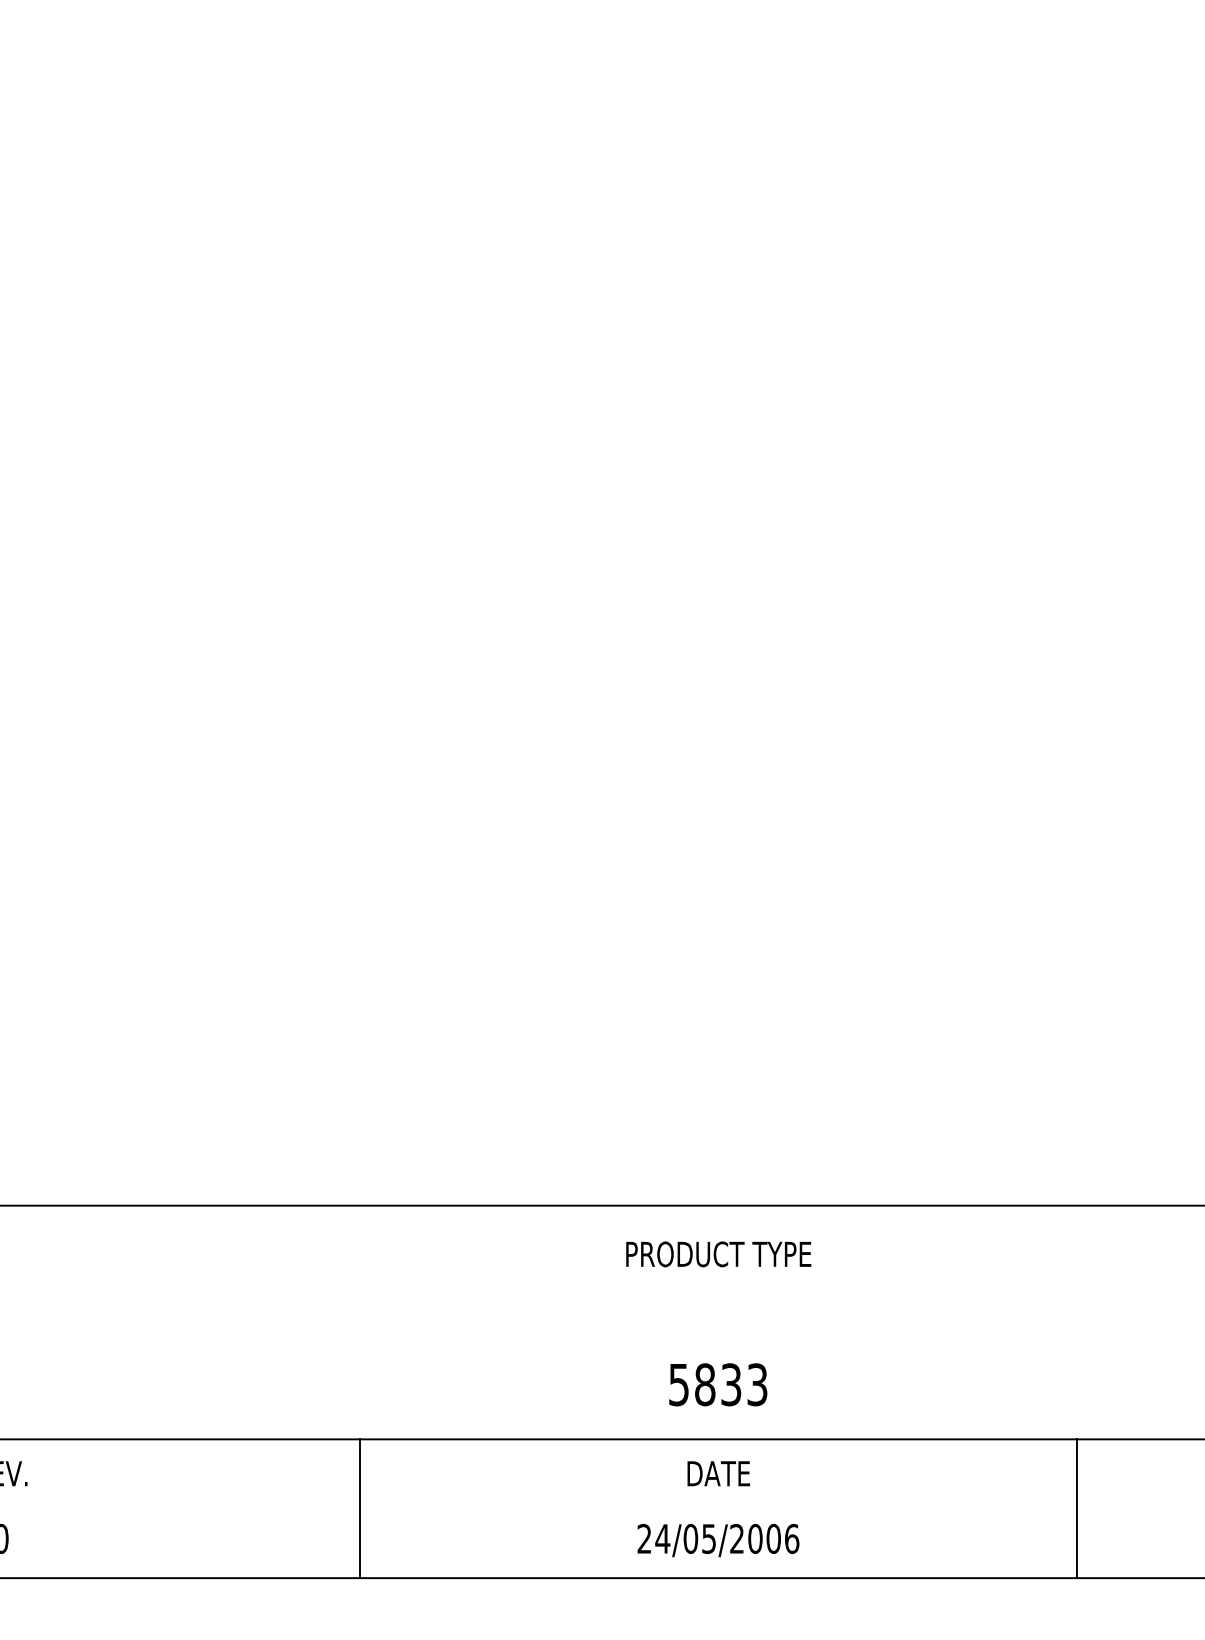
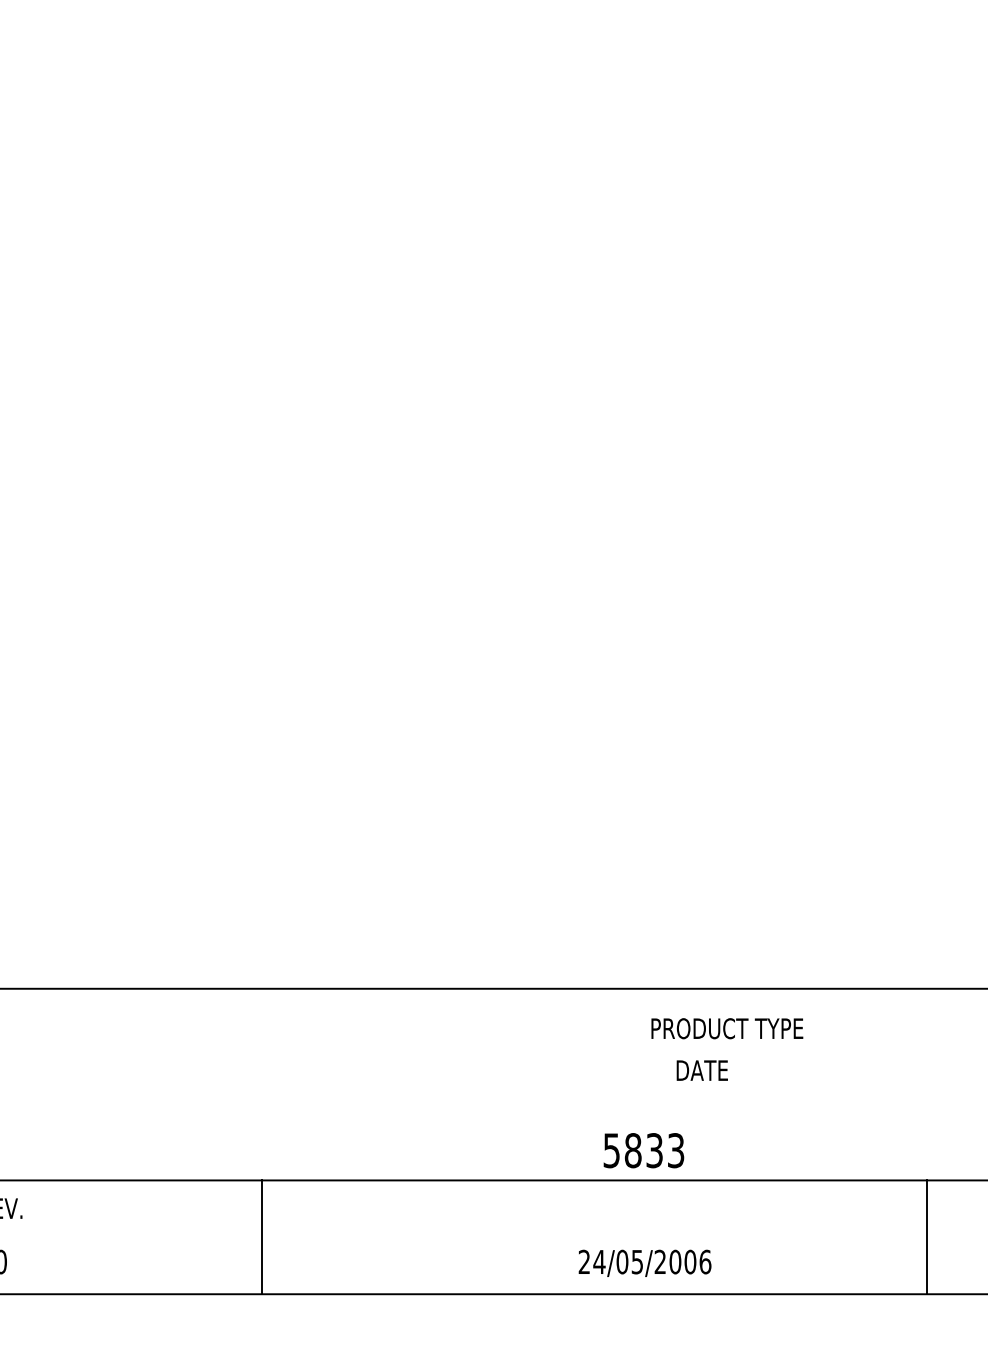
text: (718, 1254) -> (727, 1028), moved
text: (717, 1384) -> (643, 1150), moved
text: (717, 1473) -> (701, 1070), moved
line: (360, 1508) -> (262, 1237), moved
line: (1076, 1508) -> (926, 1237), moved
text: (717, 1539) -> (644, 1262), moved

